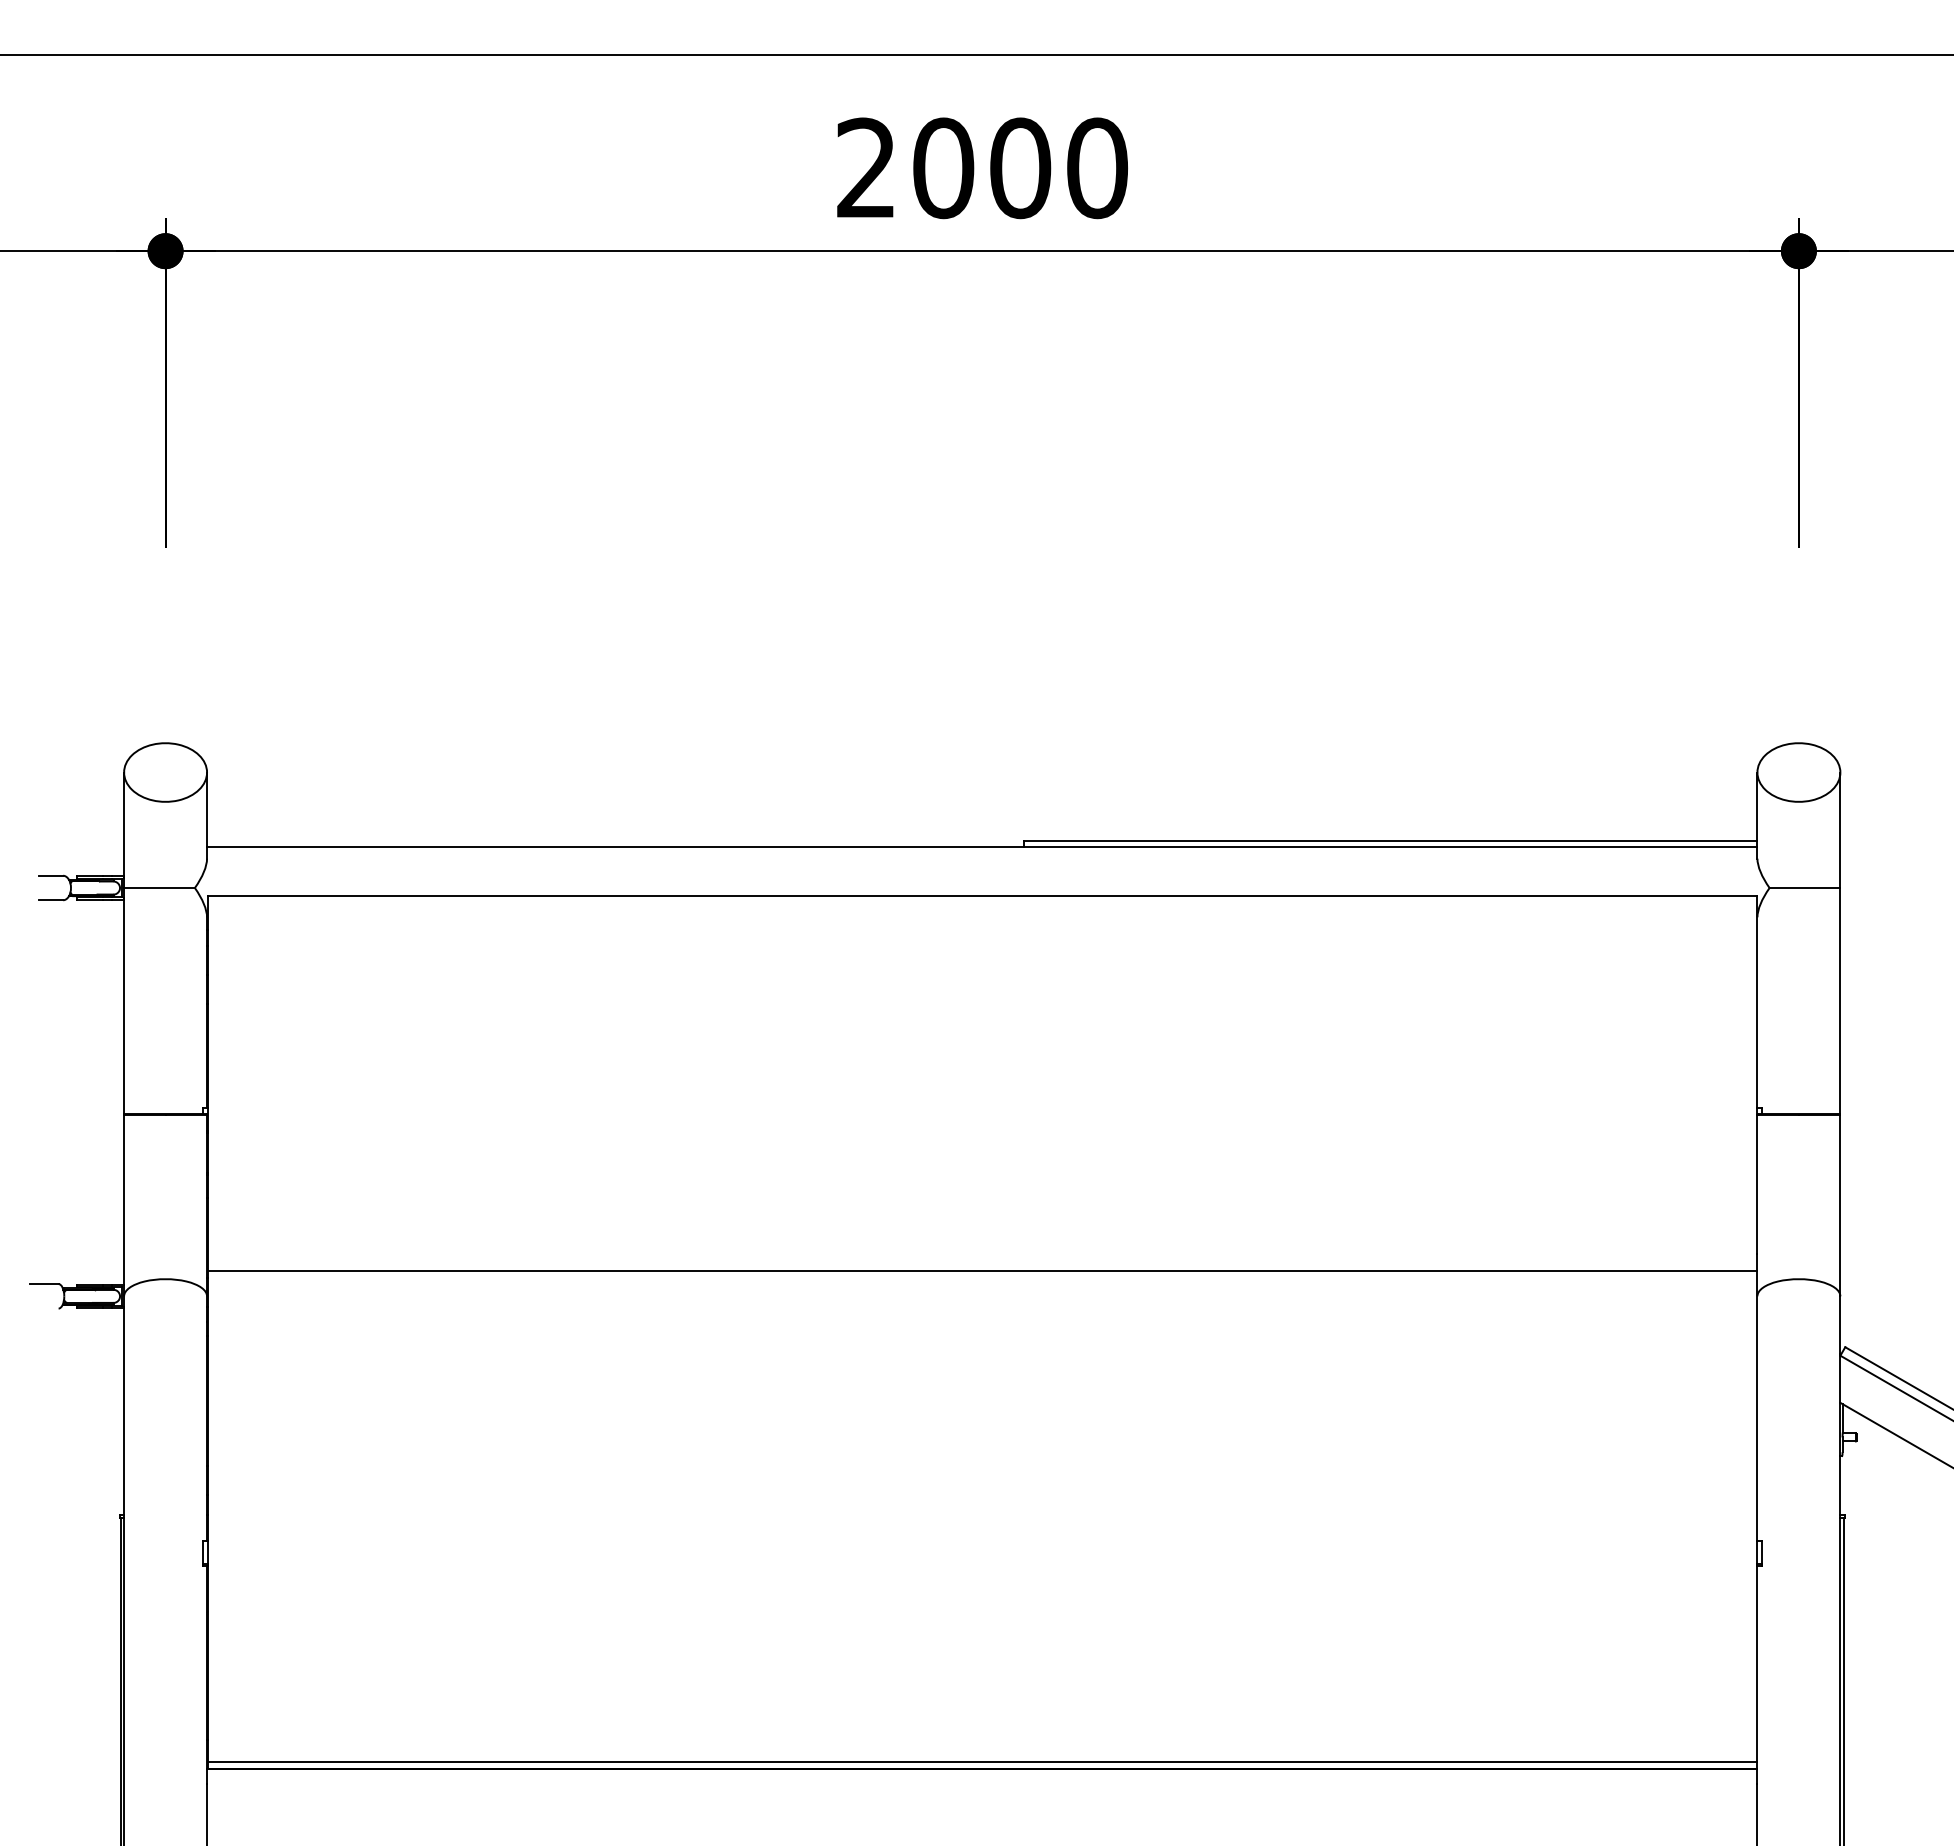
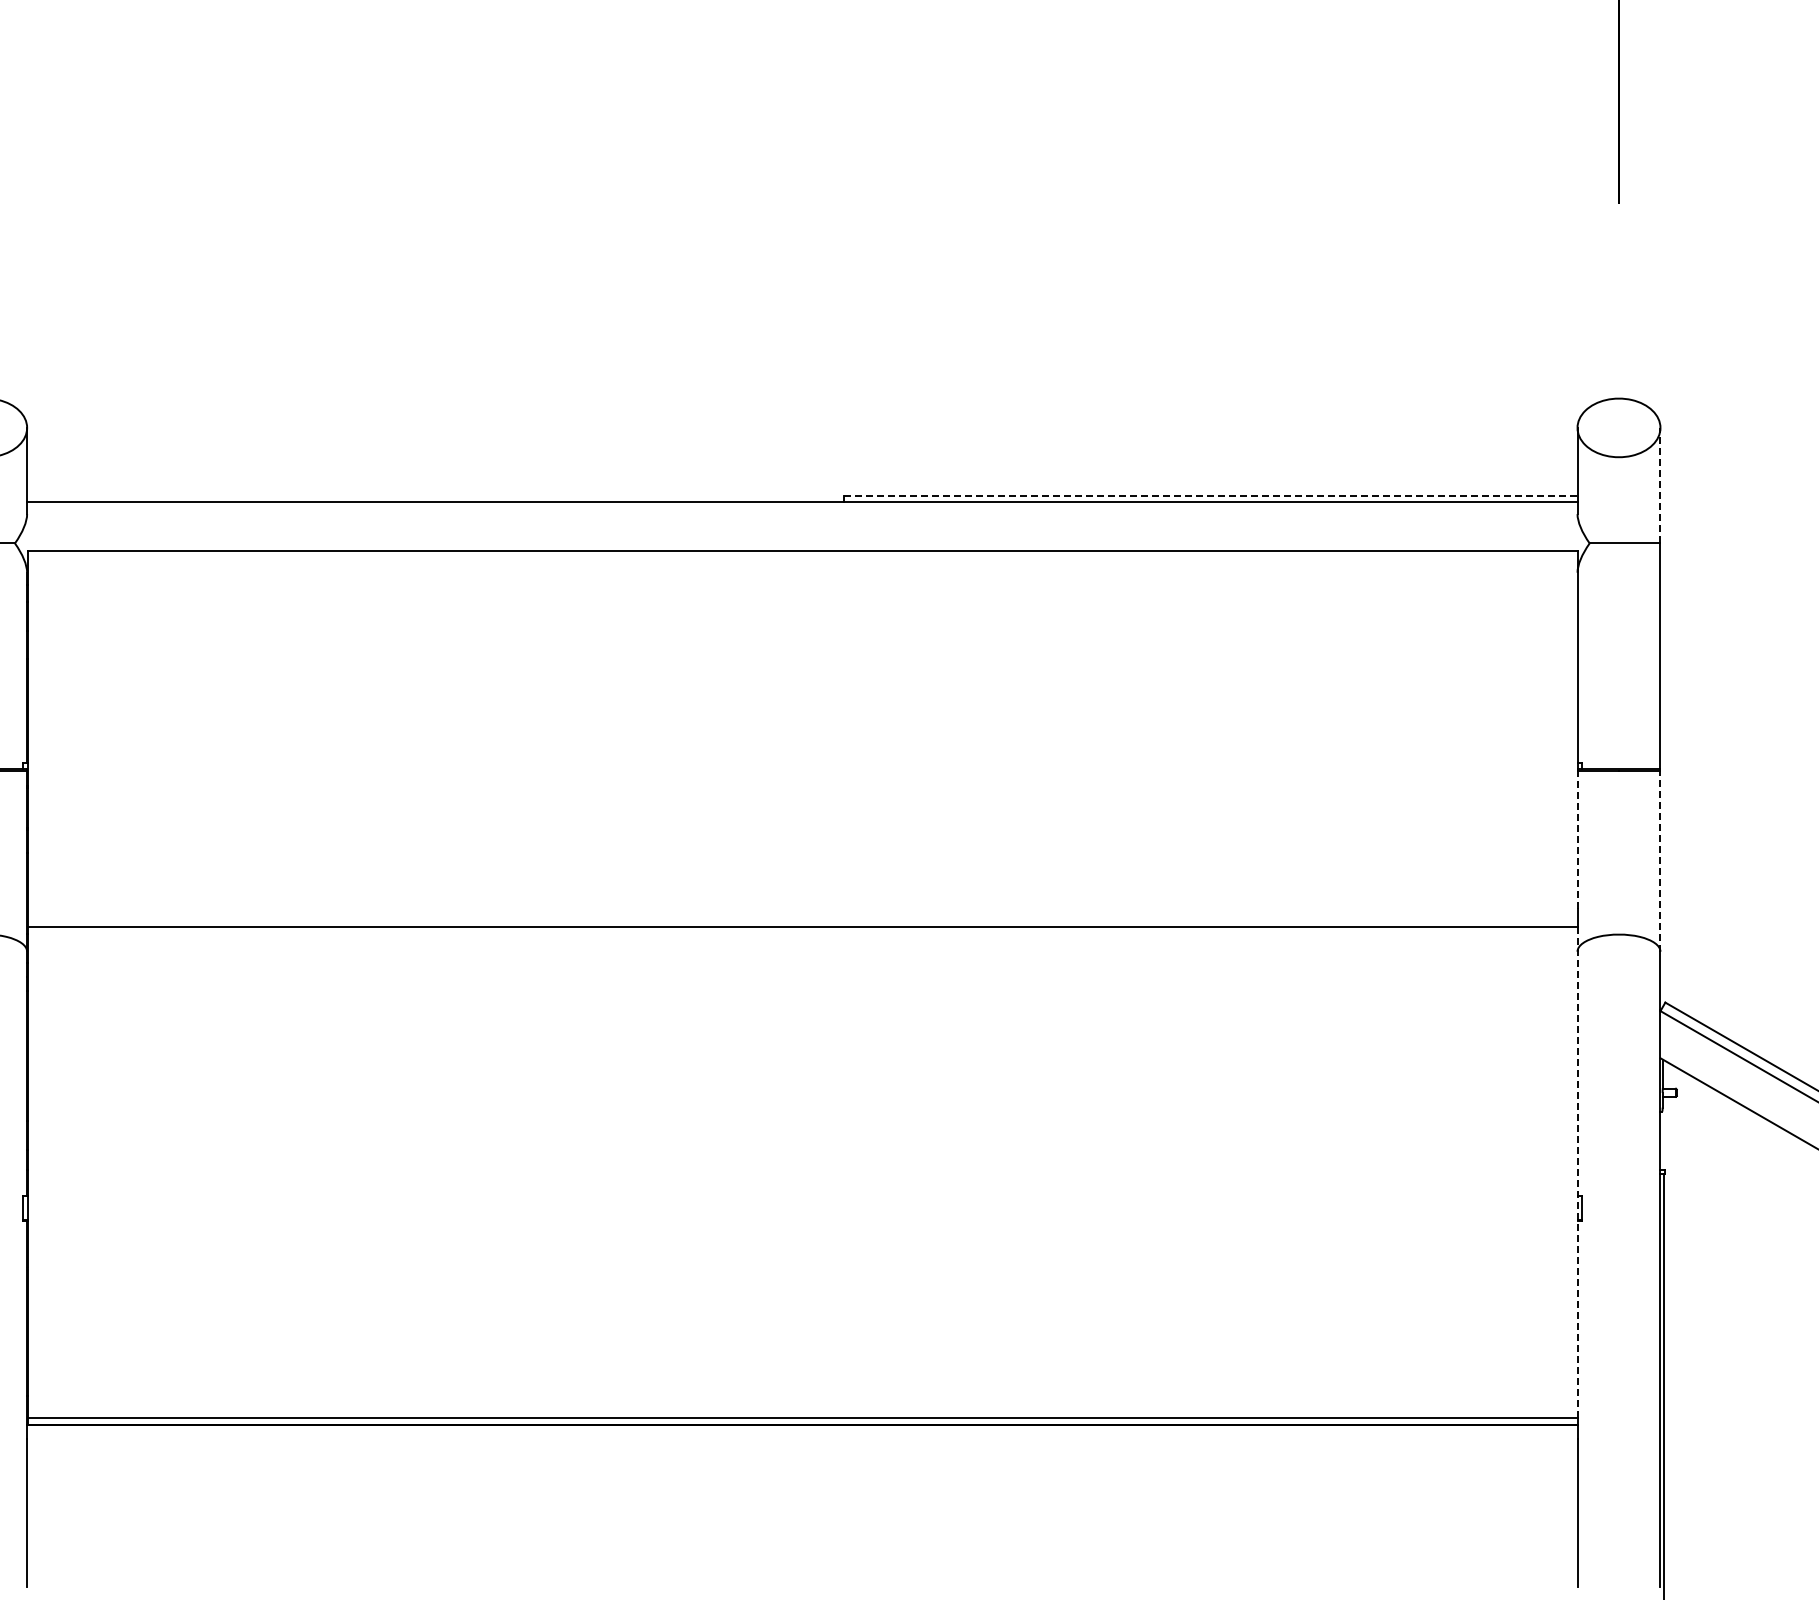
line: (1840, 830) -> (1660, 485), solid -> dashed
line: (1390, 841) -> (1210, 496), solid -> dashed
line: (1757, 1183) -> (1577, 838), solid -> dashed
line: (1840, 1205) -> (1660, 860), solid -> dashed
line: (1757, 1517) -> (1577, 1172), solid -> dashed

